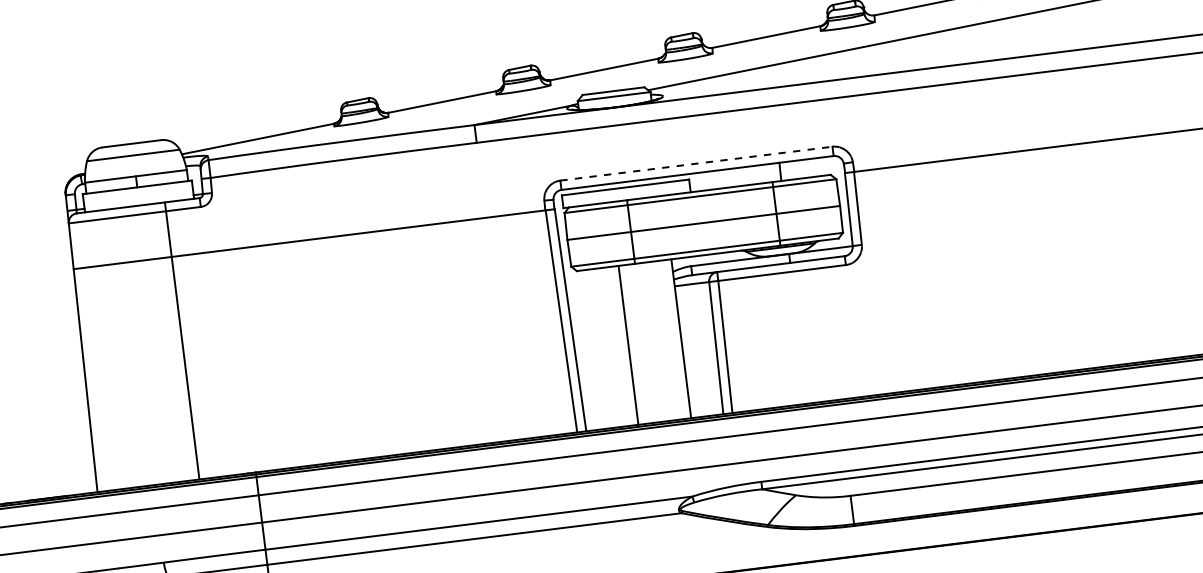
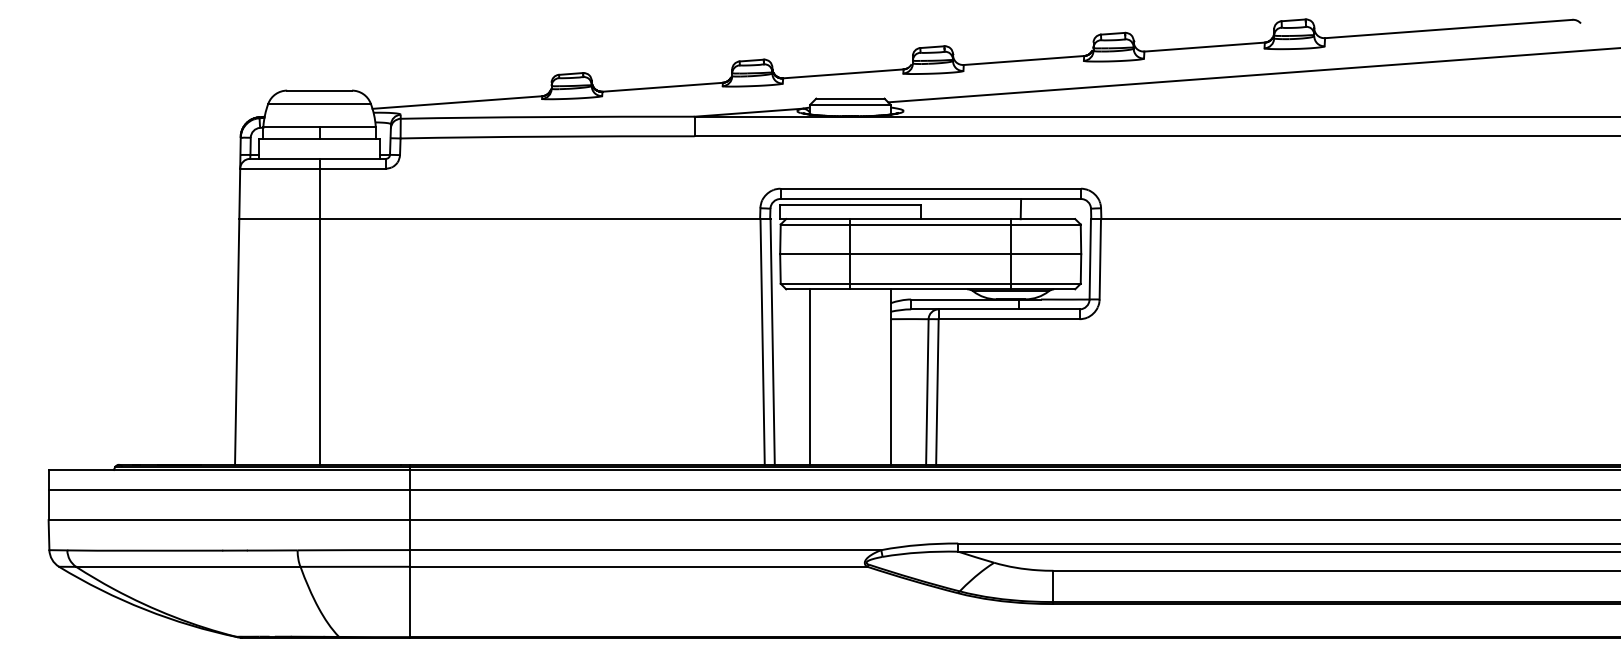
line: (697, 163) -> (931, 188), dashed -> solid
line: (182, 340) -> (319, 311), moved
line: (628, 344) -> (810, 376), moved

